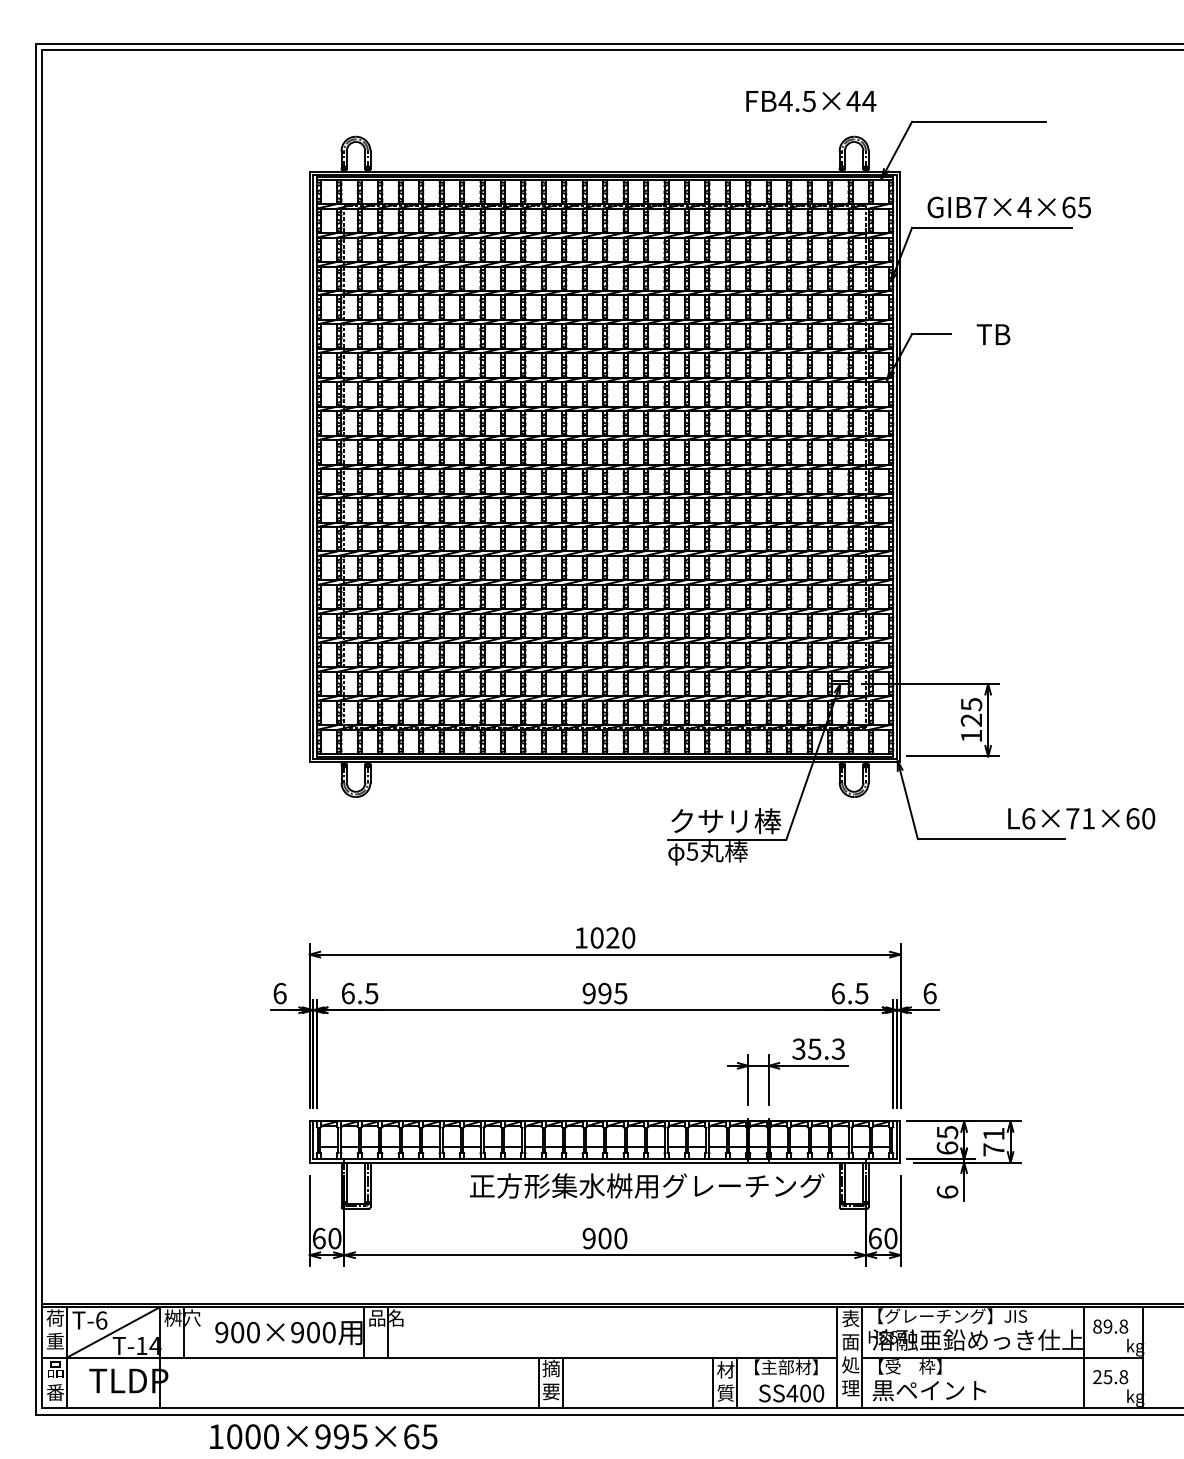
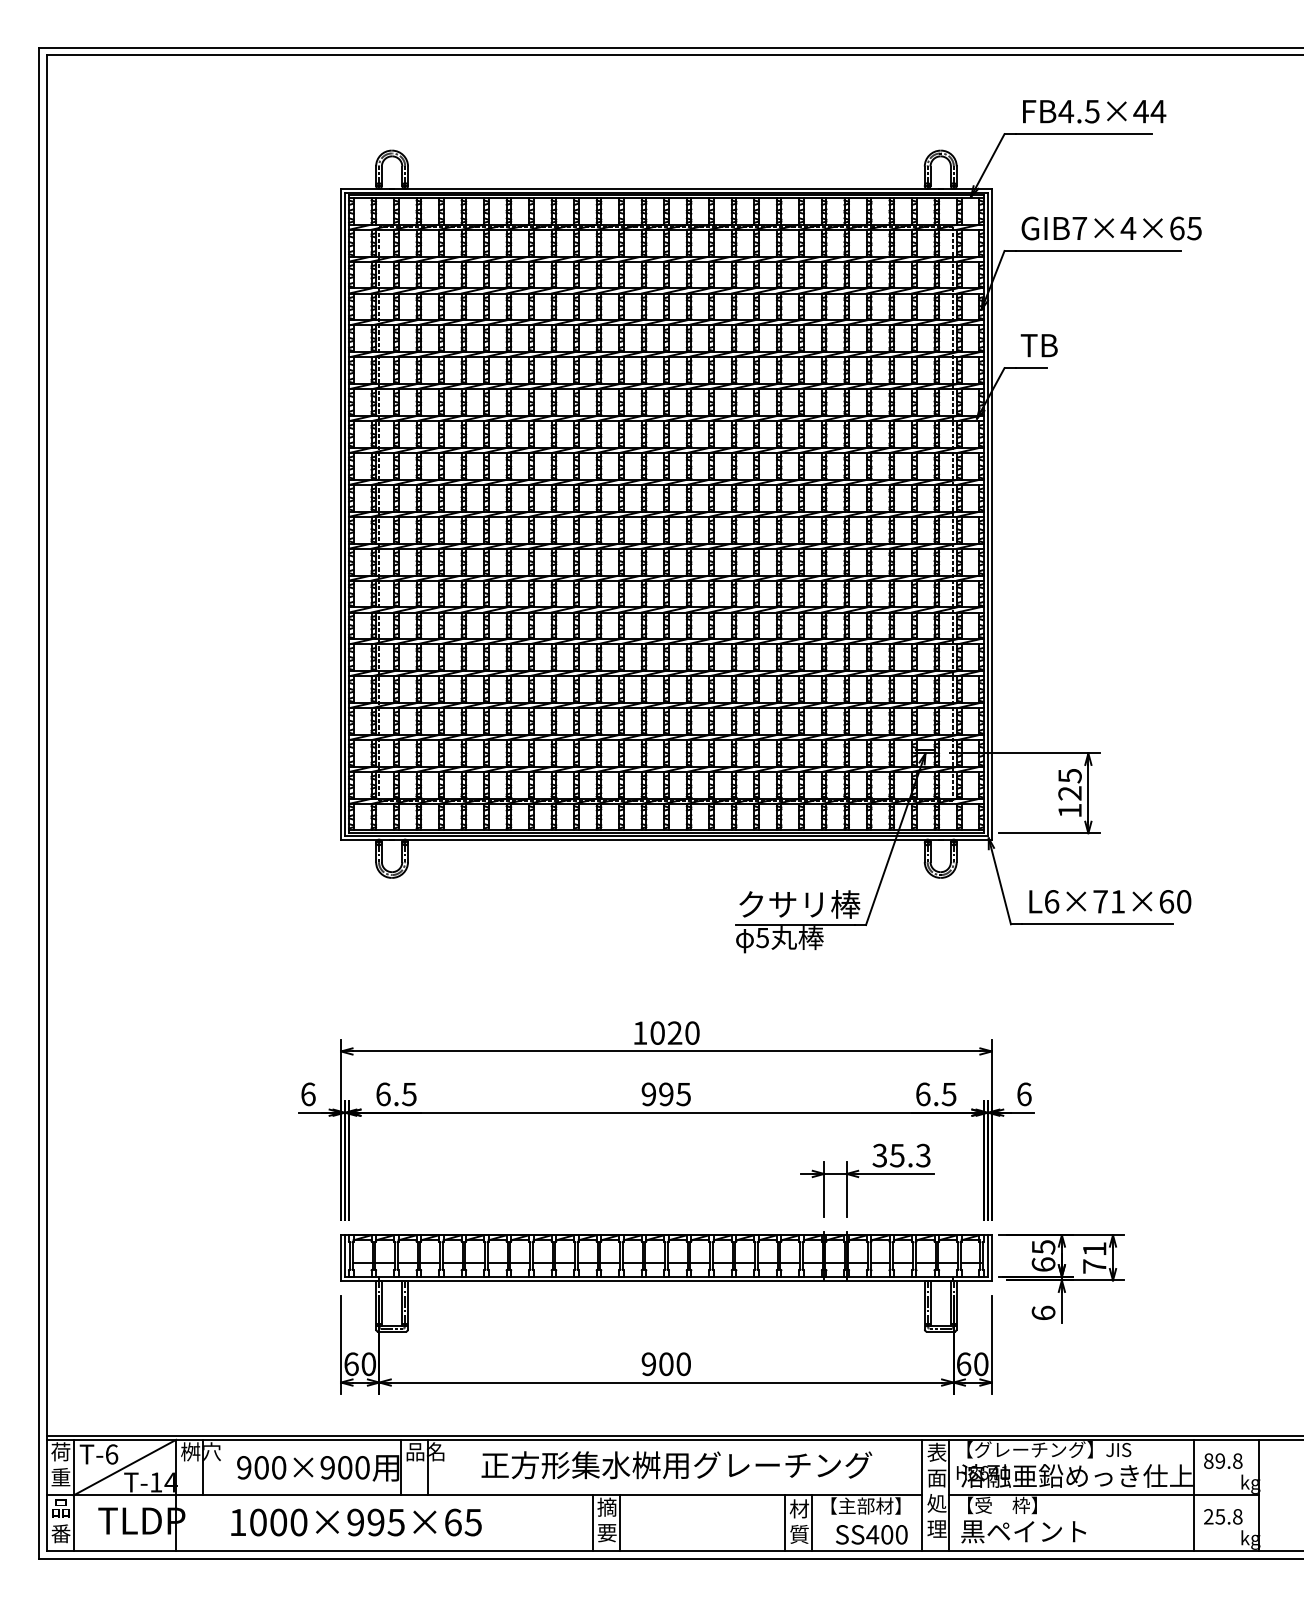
text: (811, 101) -> (1094, 111), moved
text: (992, 334) -> (1038, 345), moved
text: (1081, 818) -> (1110, 901), moved
text: (646, 1186) -> (676, 1465), moved
text: (323, 1436) -> (356, 1522), moved

